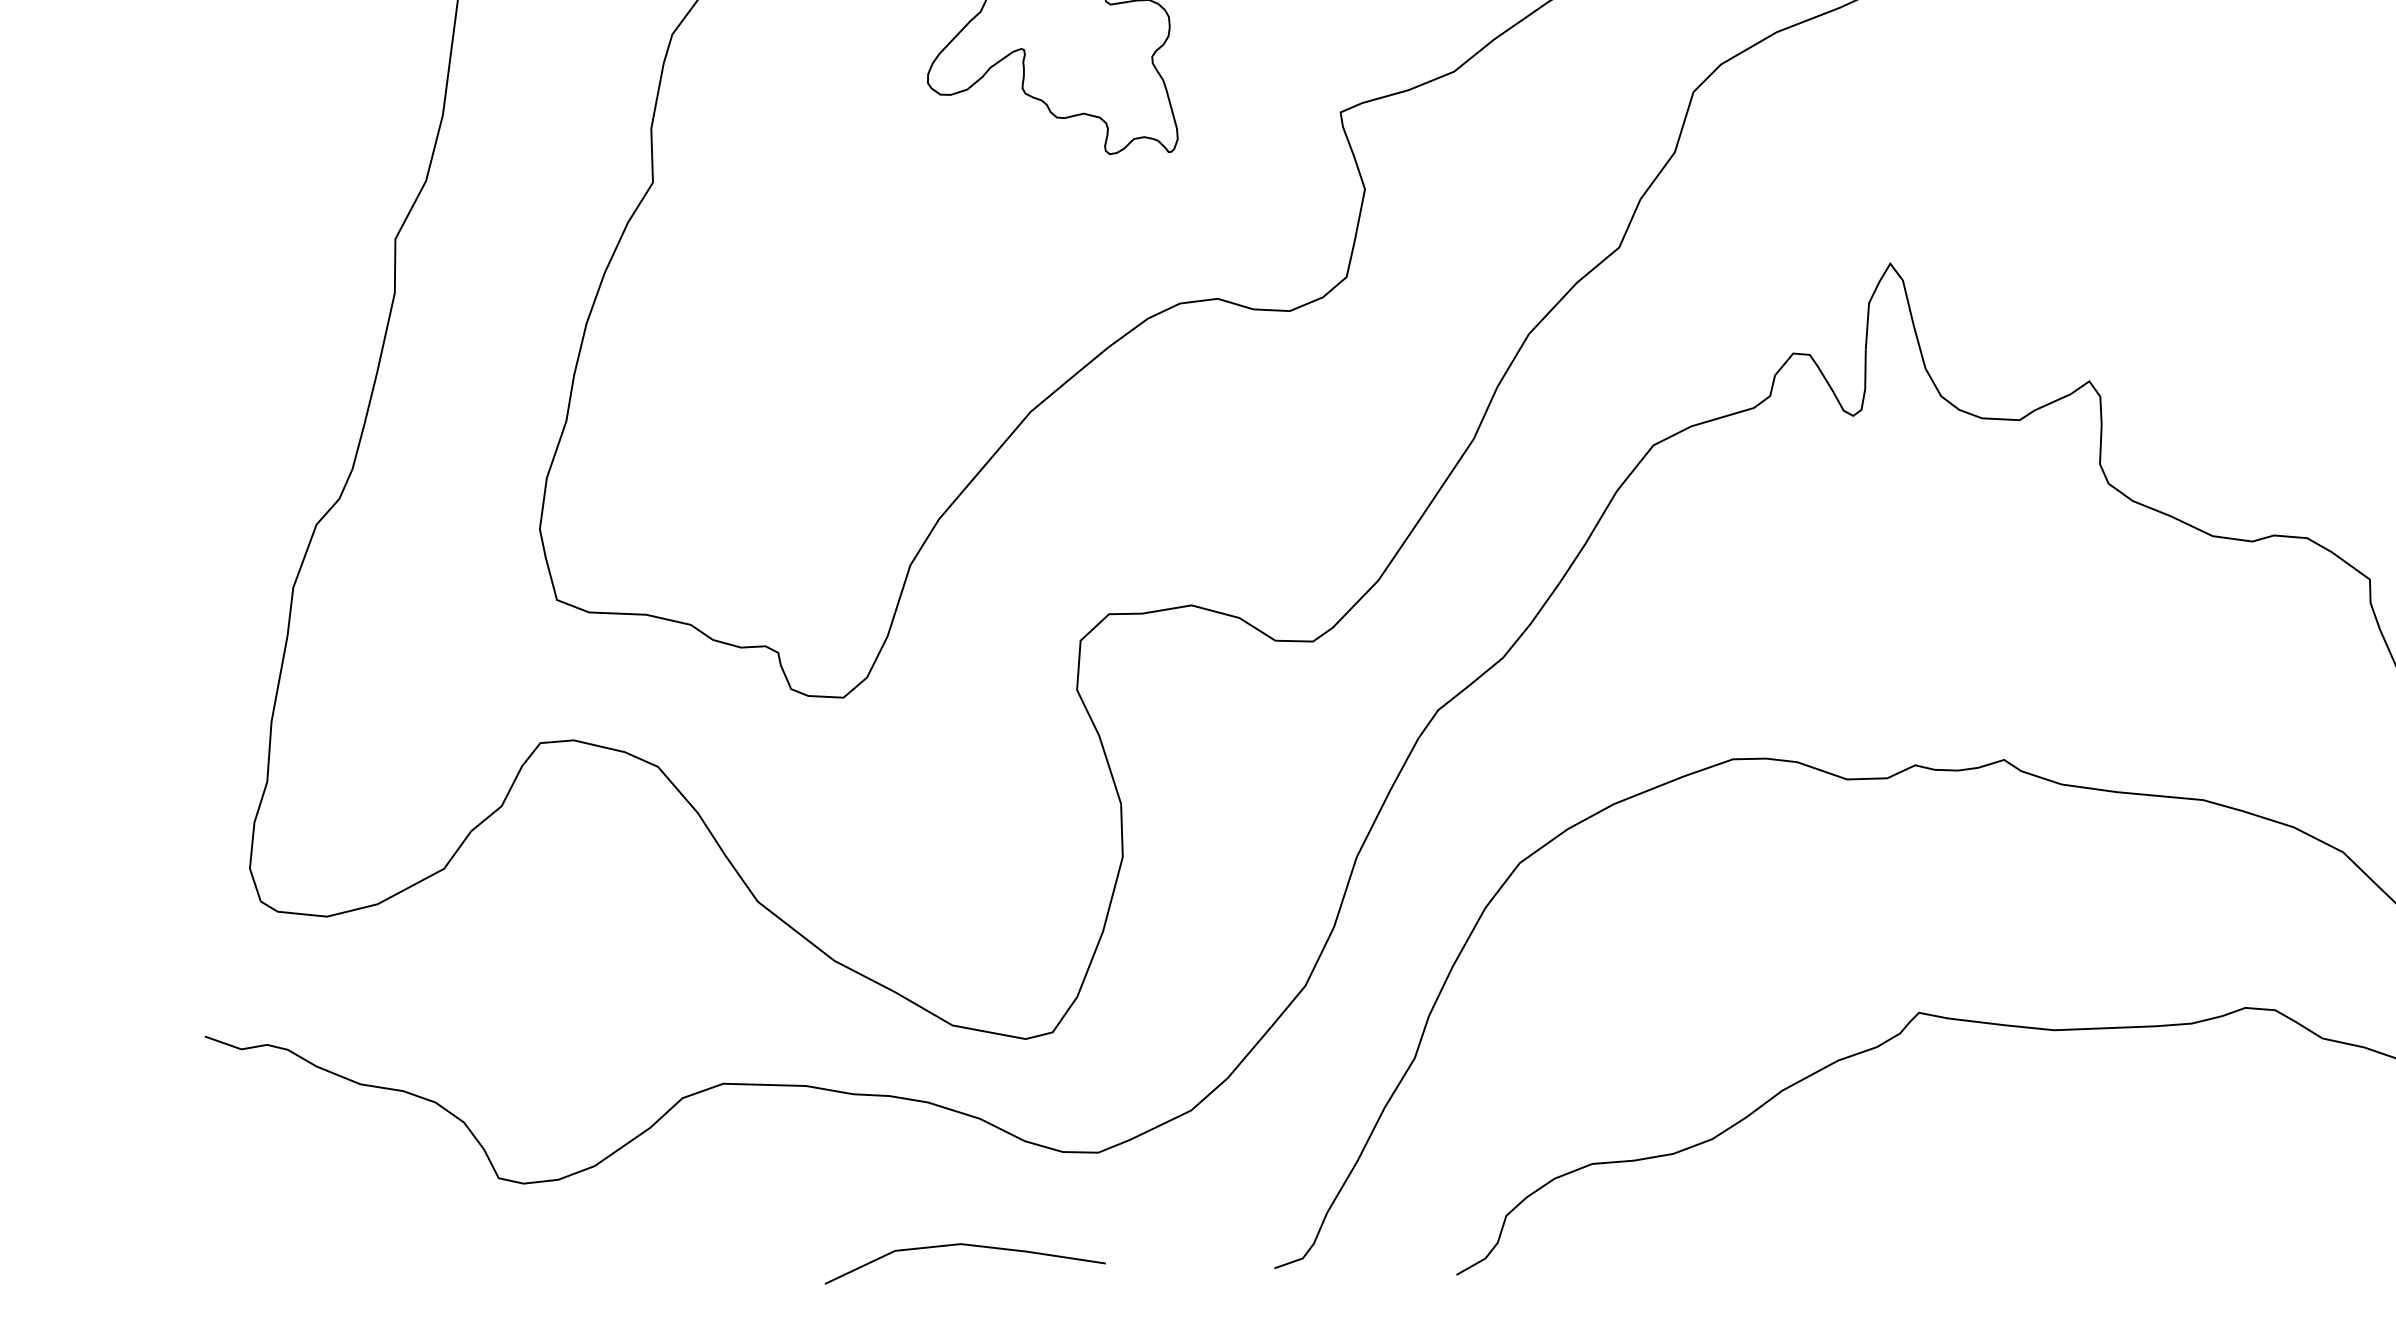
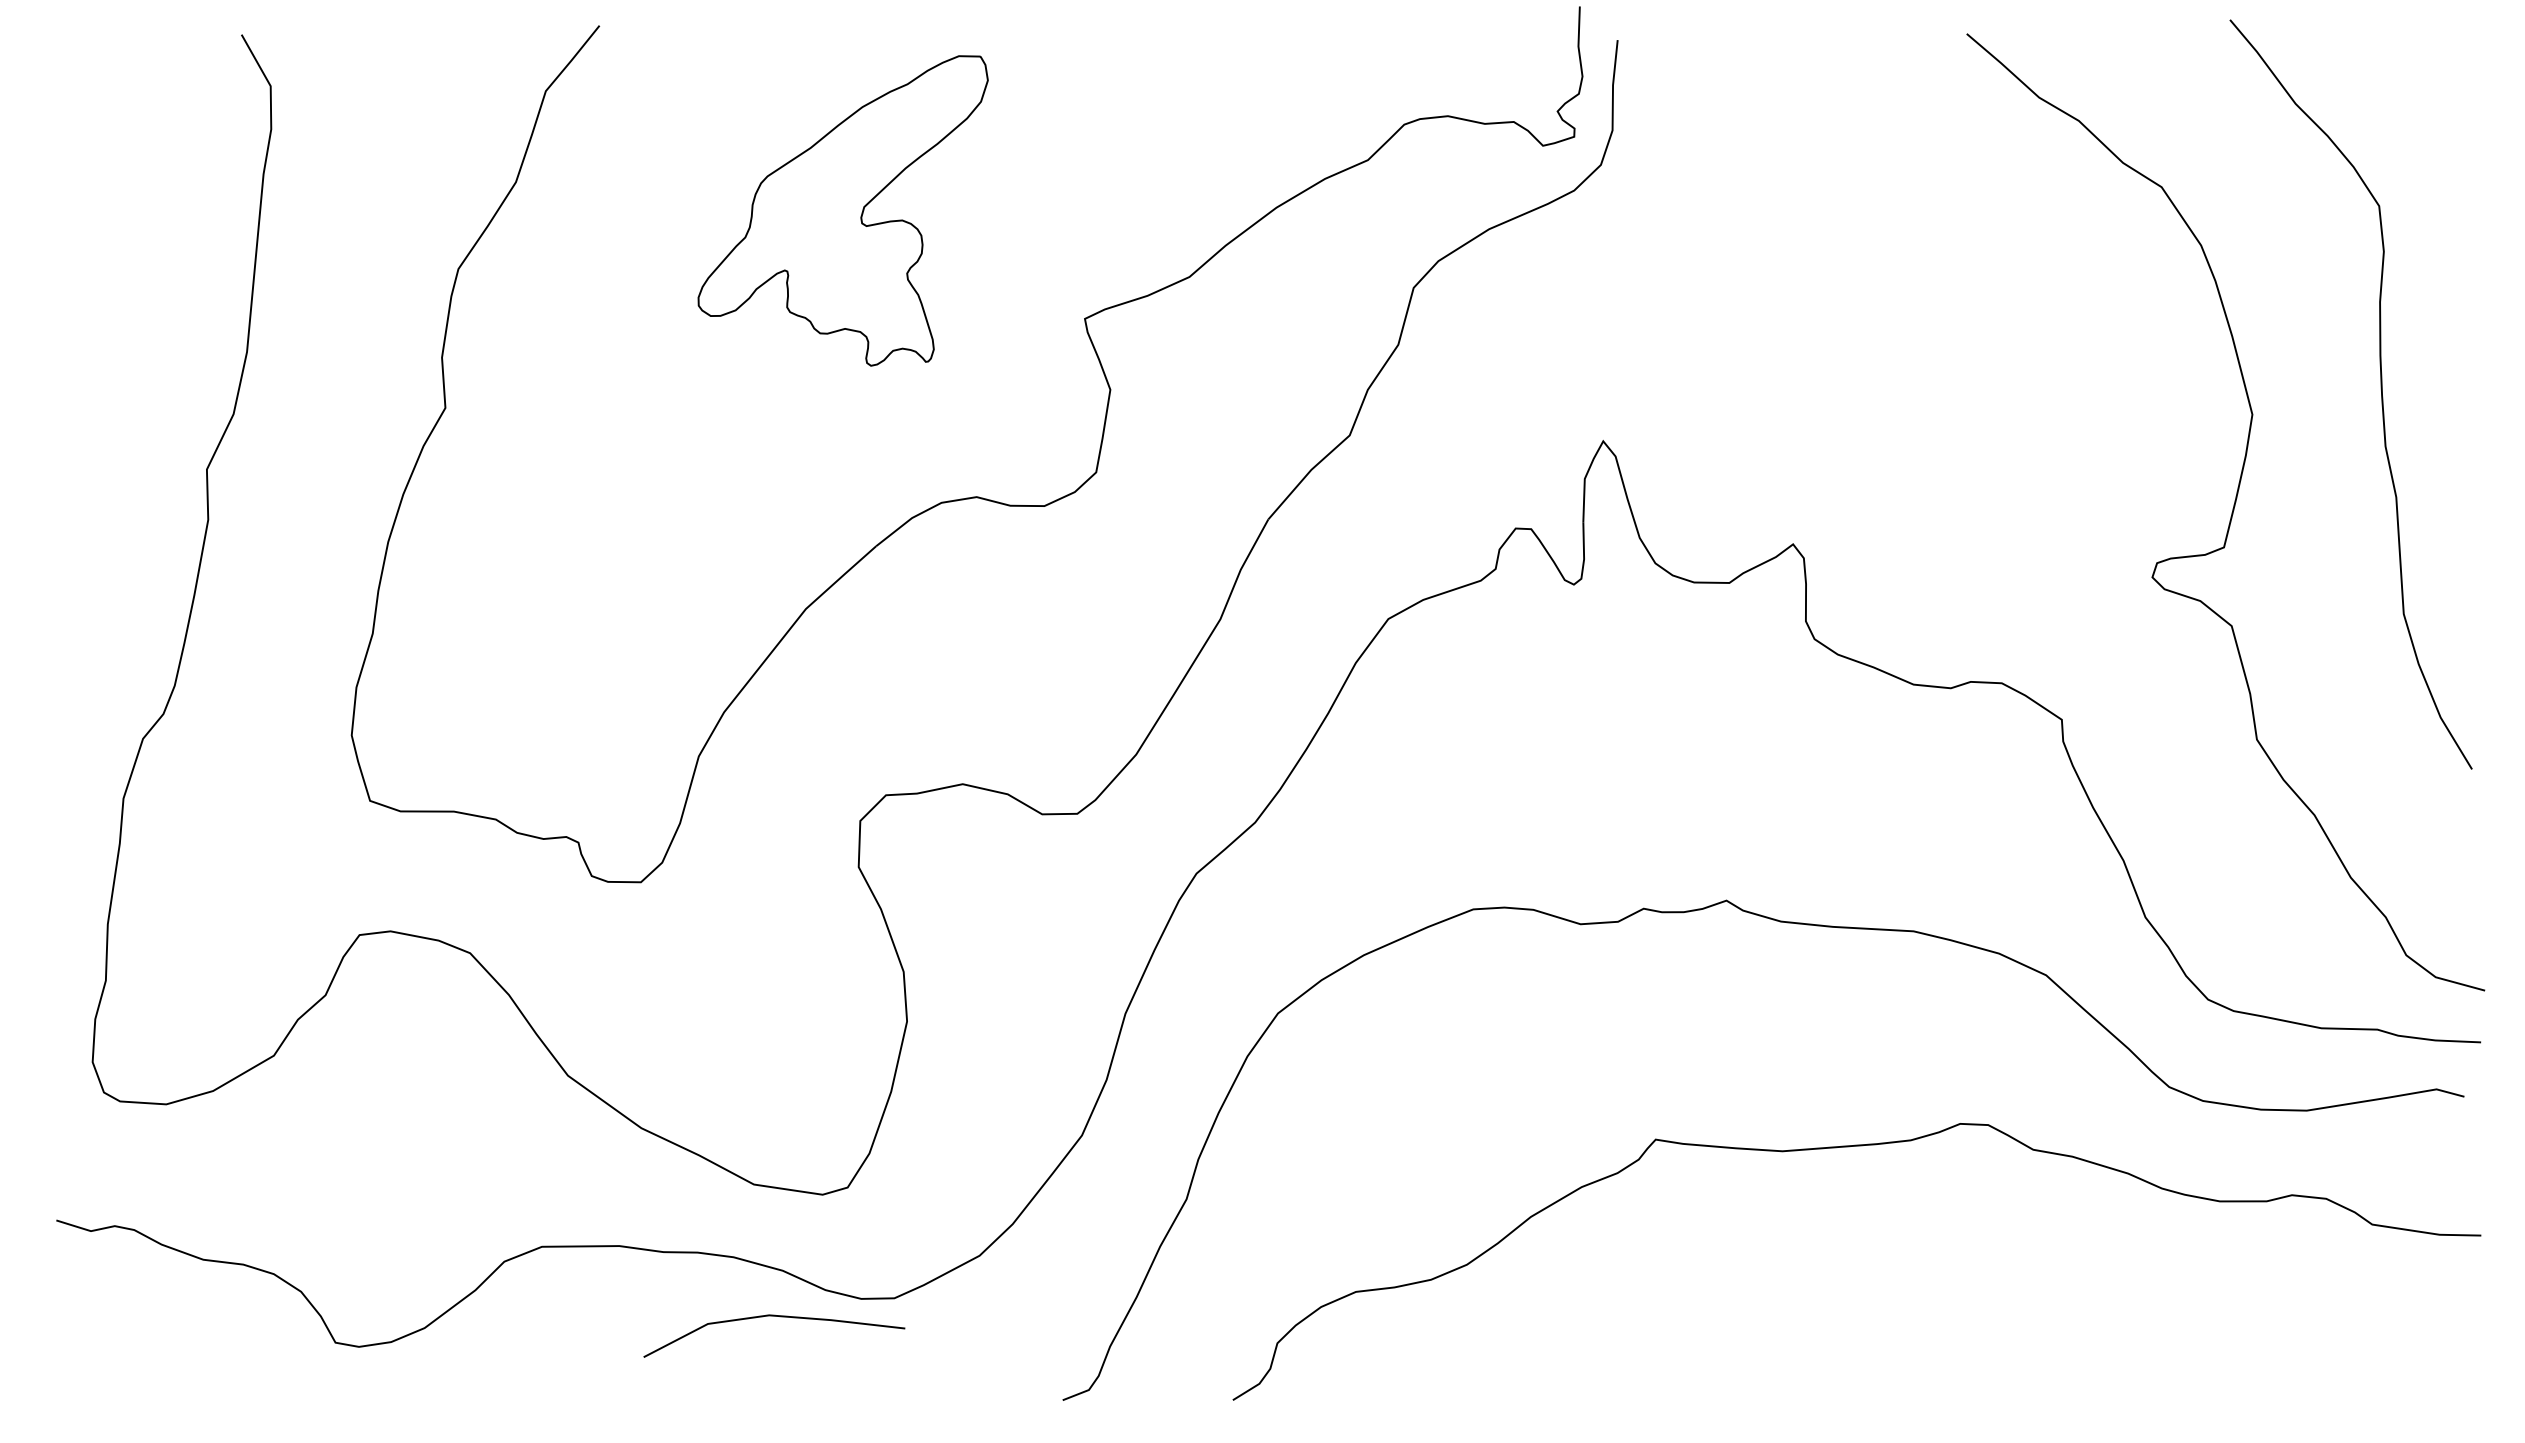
line: (972, 1246) -> (780, 1317), moved

